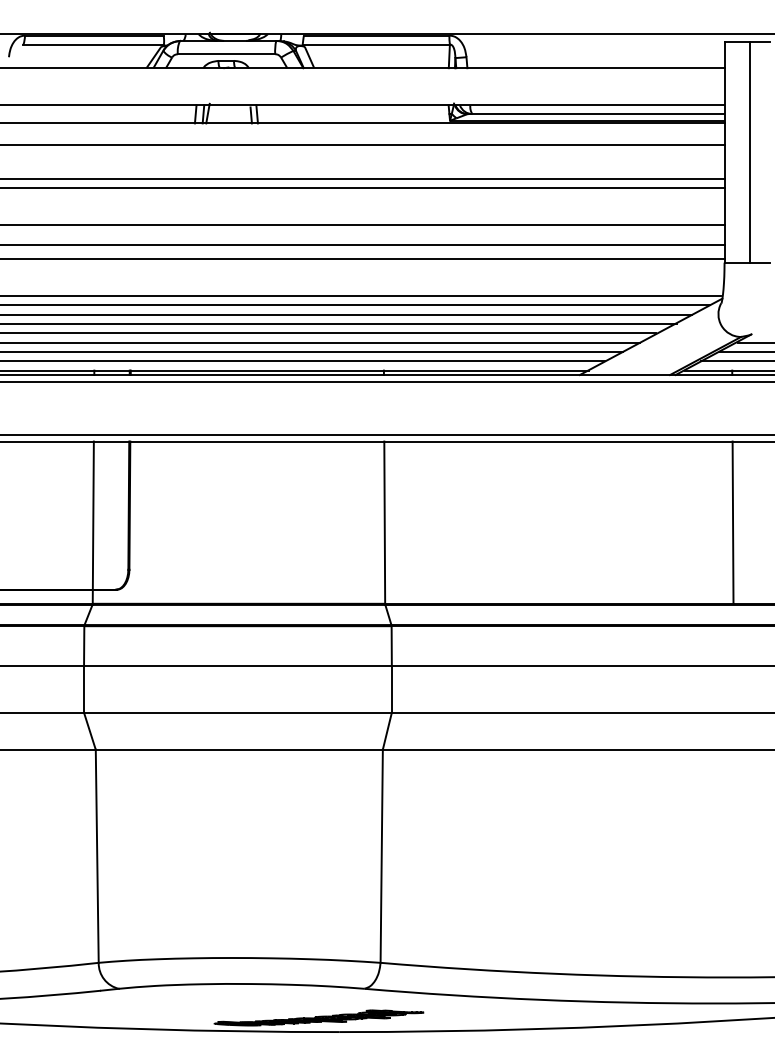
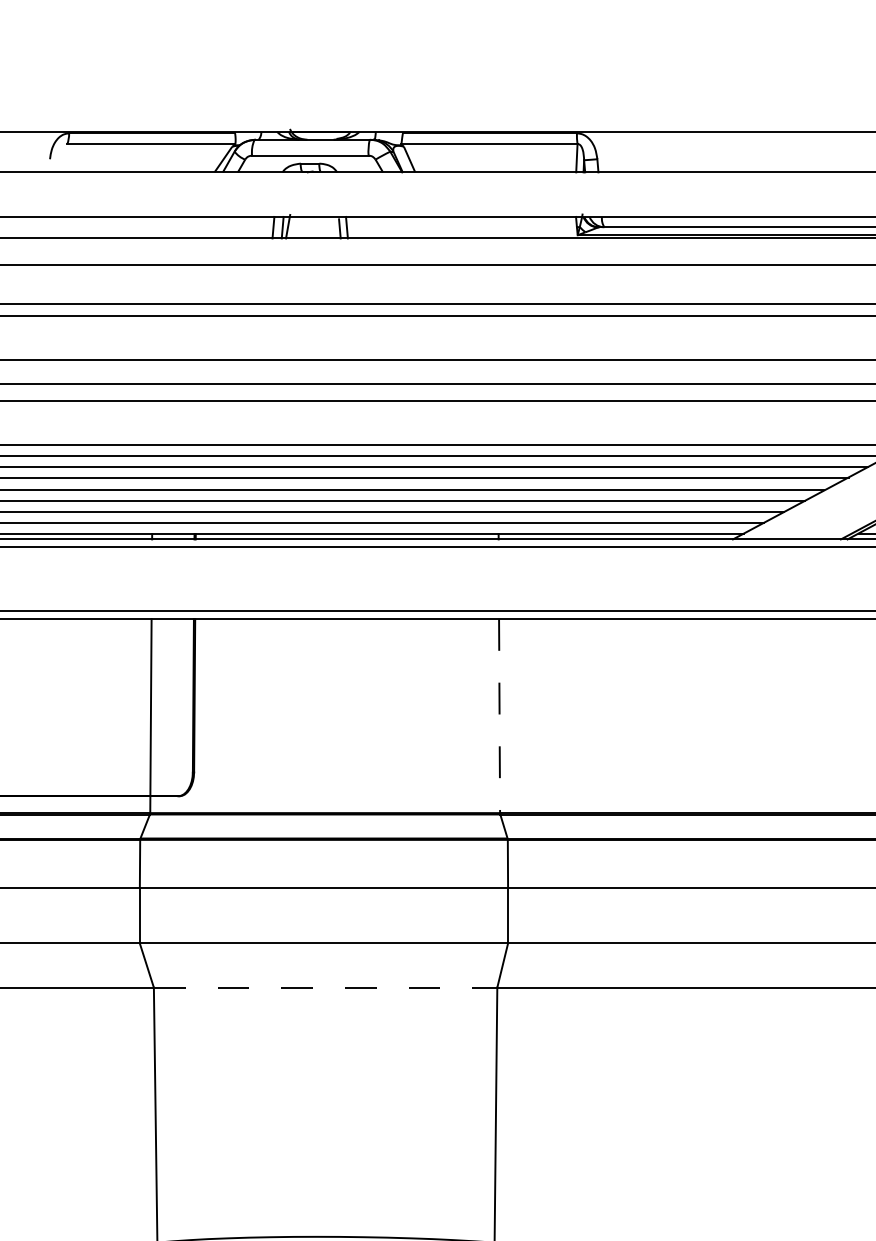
line: (384, 523) -> (499, 717), solid -> dashed
line: (239, 749) -> (325, 987), solid -> dashed

